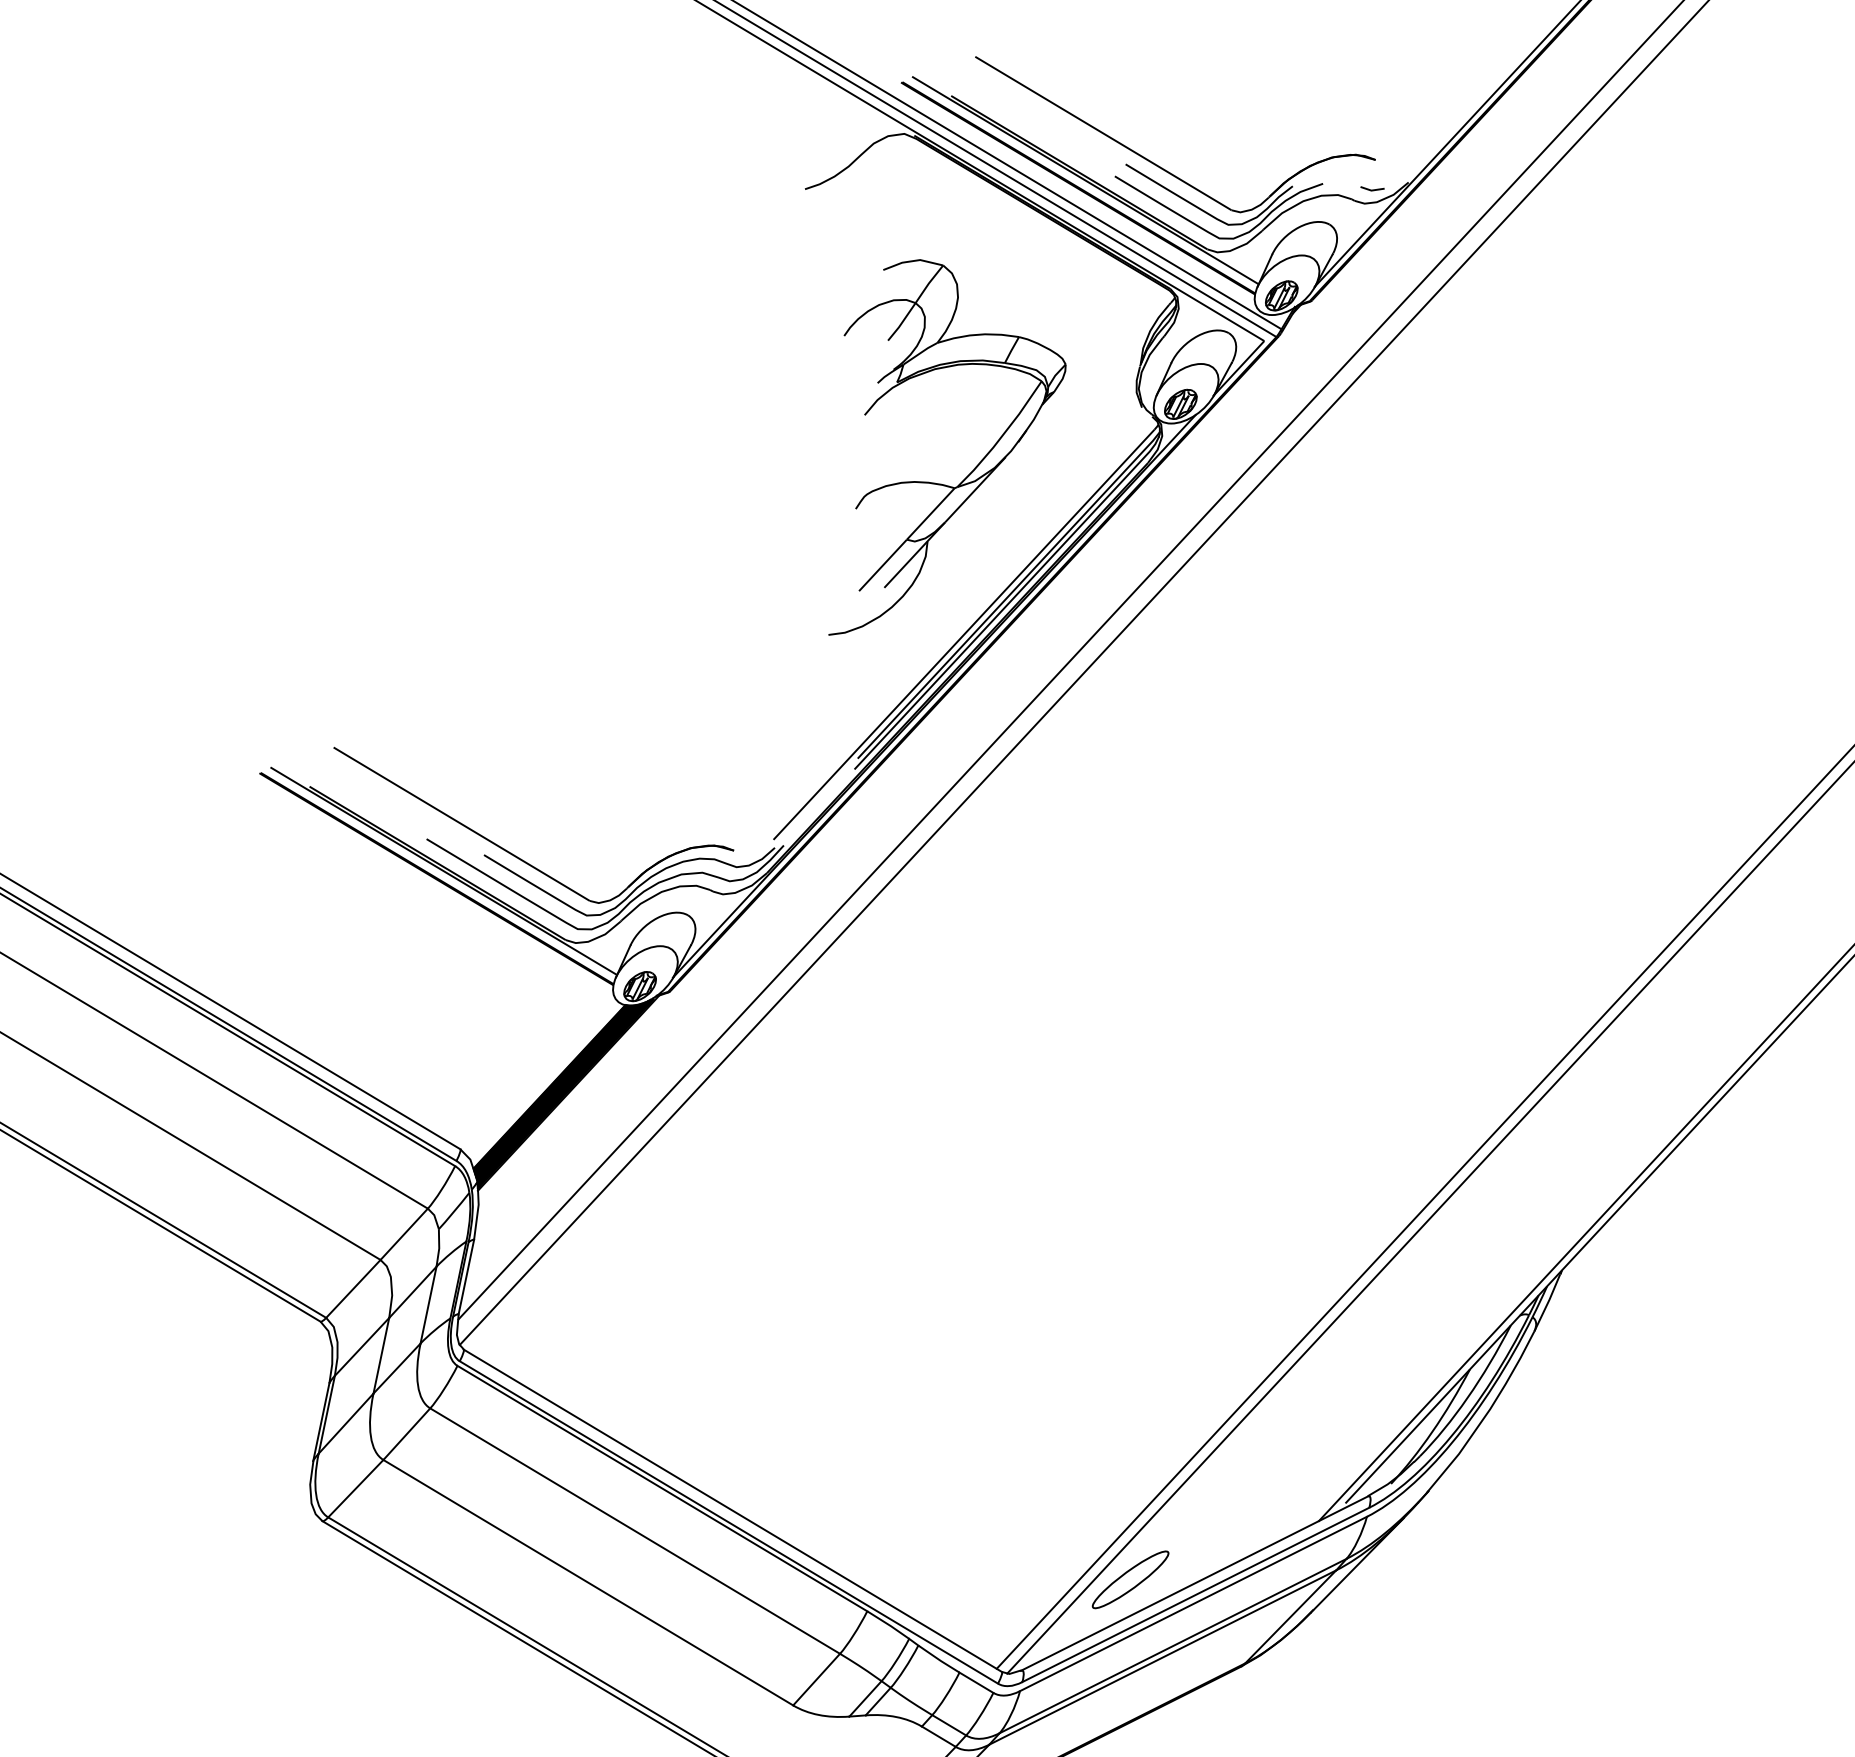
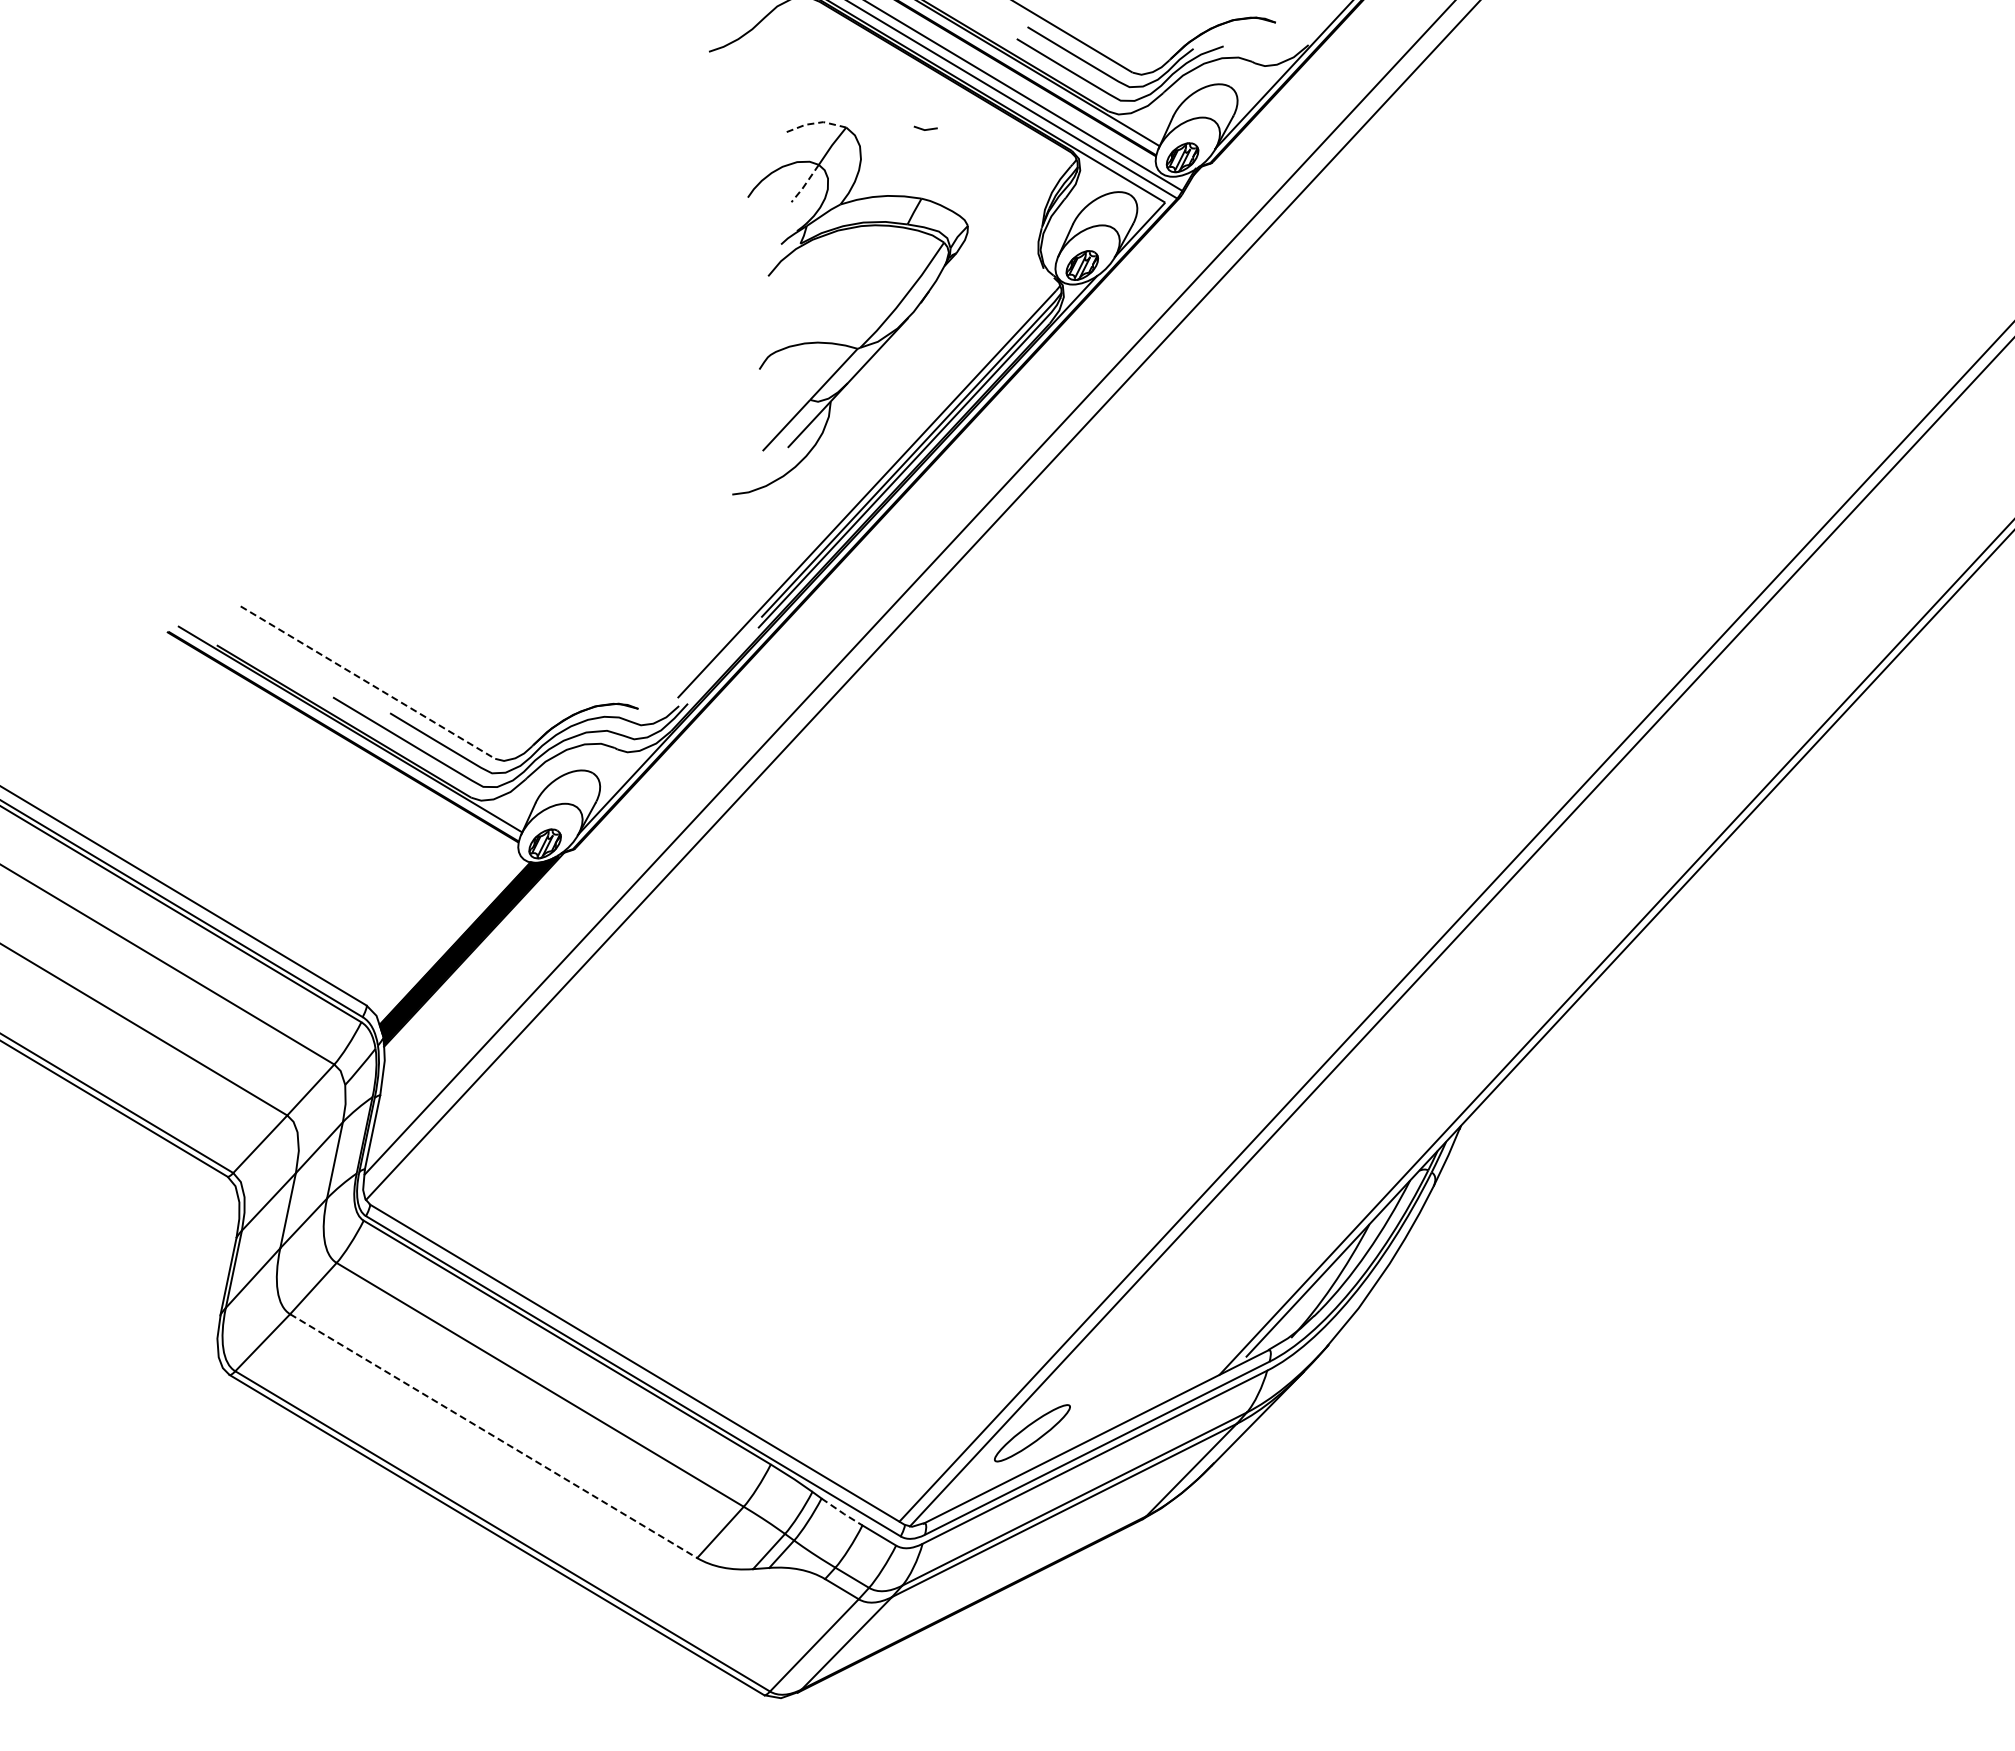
line: (1372, 189) -> (925, 129), moved
line: (912, 261) -> (815, 123), solid -> dashed
line: (902, 323) -> (805, 185), solid -> dashed
line: (462, 824) -> (368, 682), solid -> dashed
line: (589, 1583) -> (494, 1436), solid -> dashed
line: (939, 1659) -> (842, 1512), solid -> dashed

